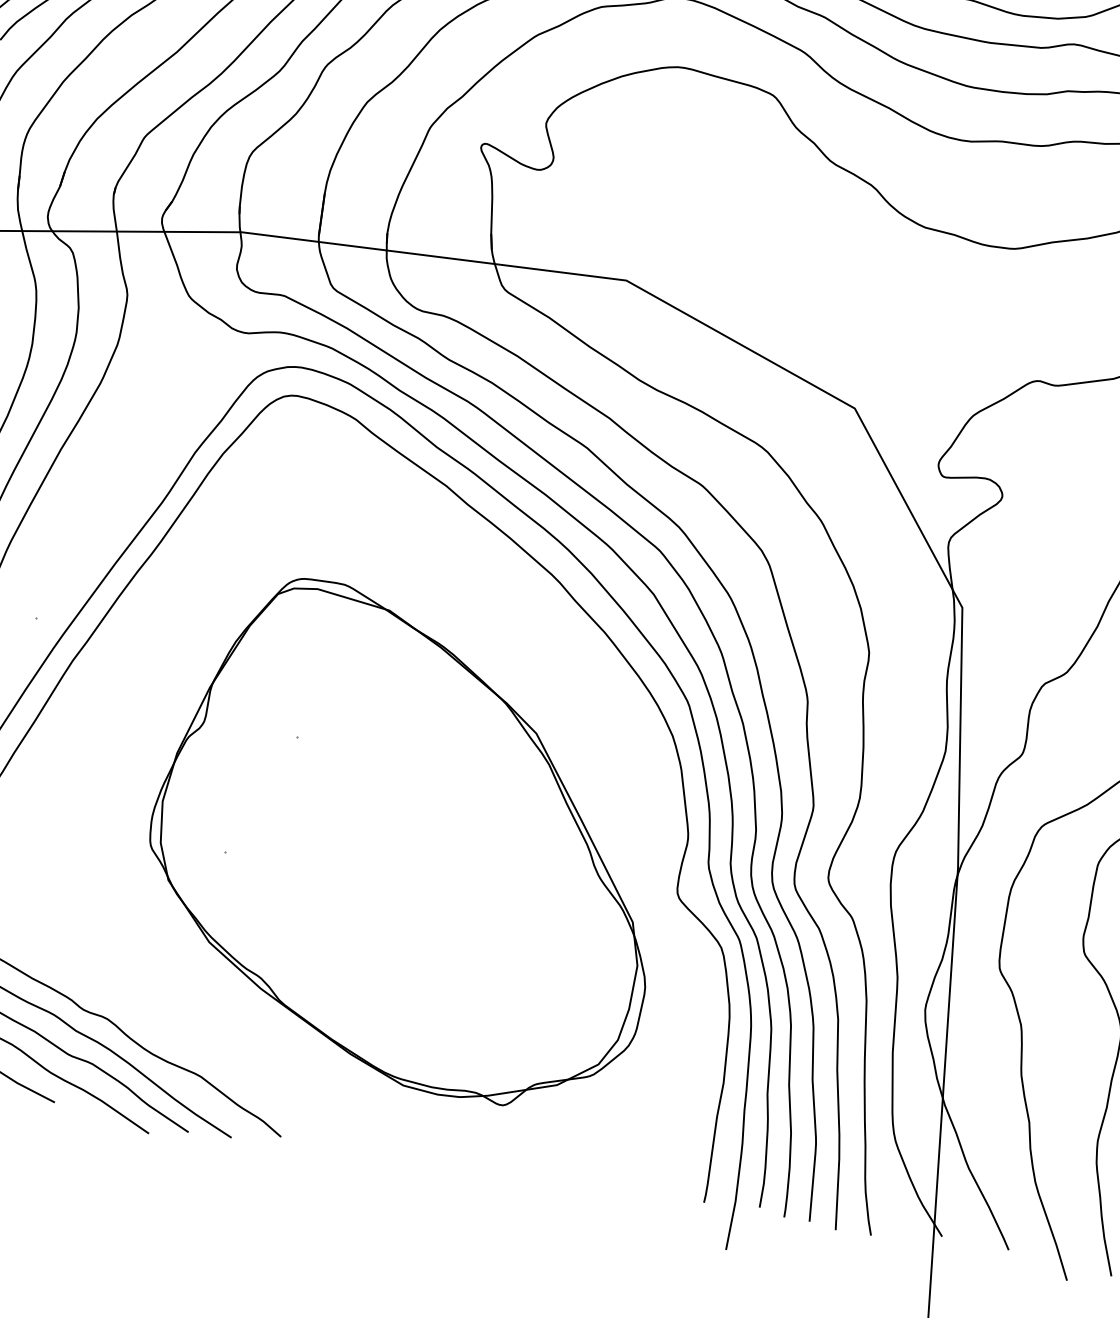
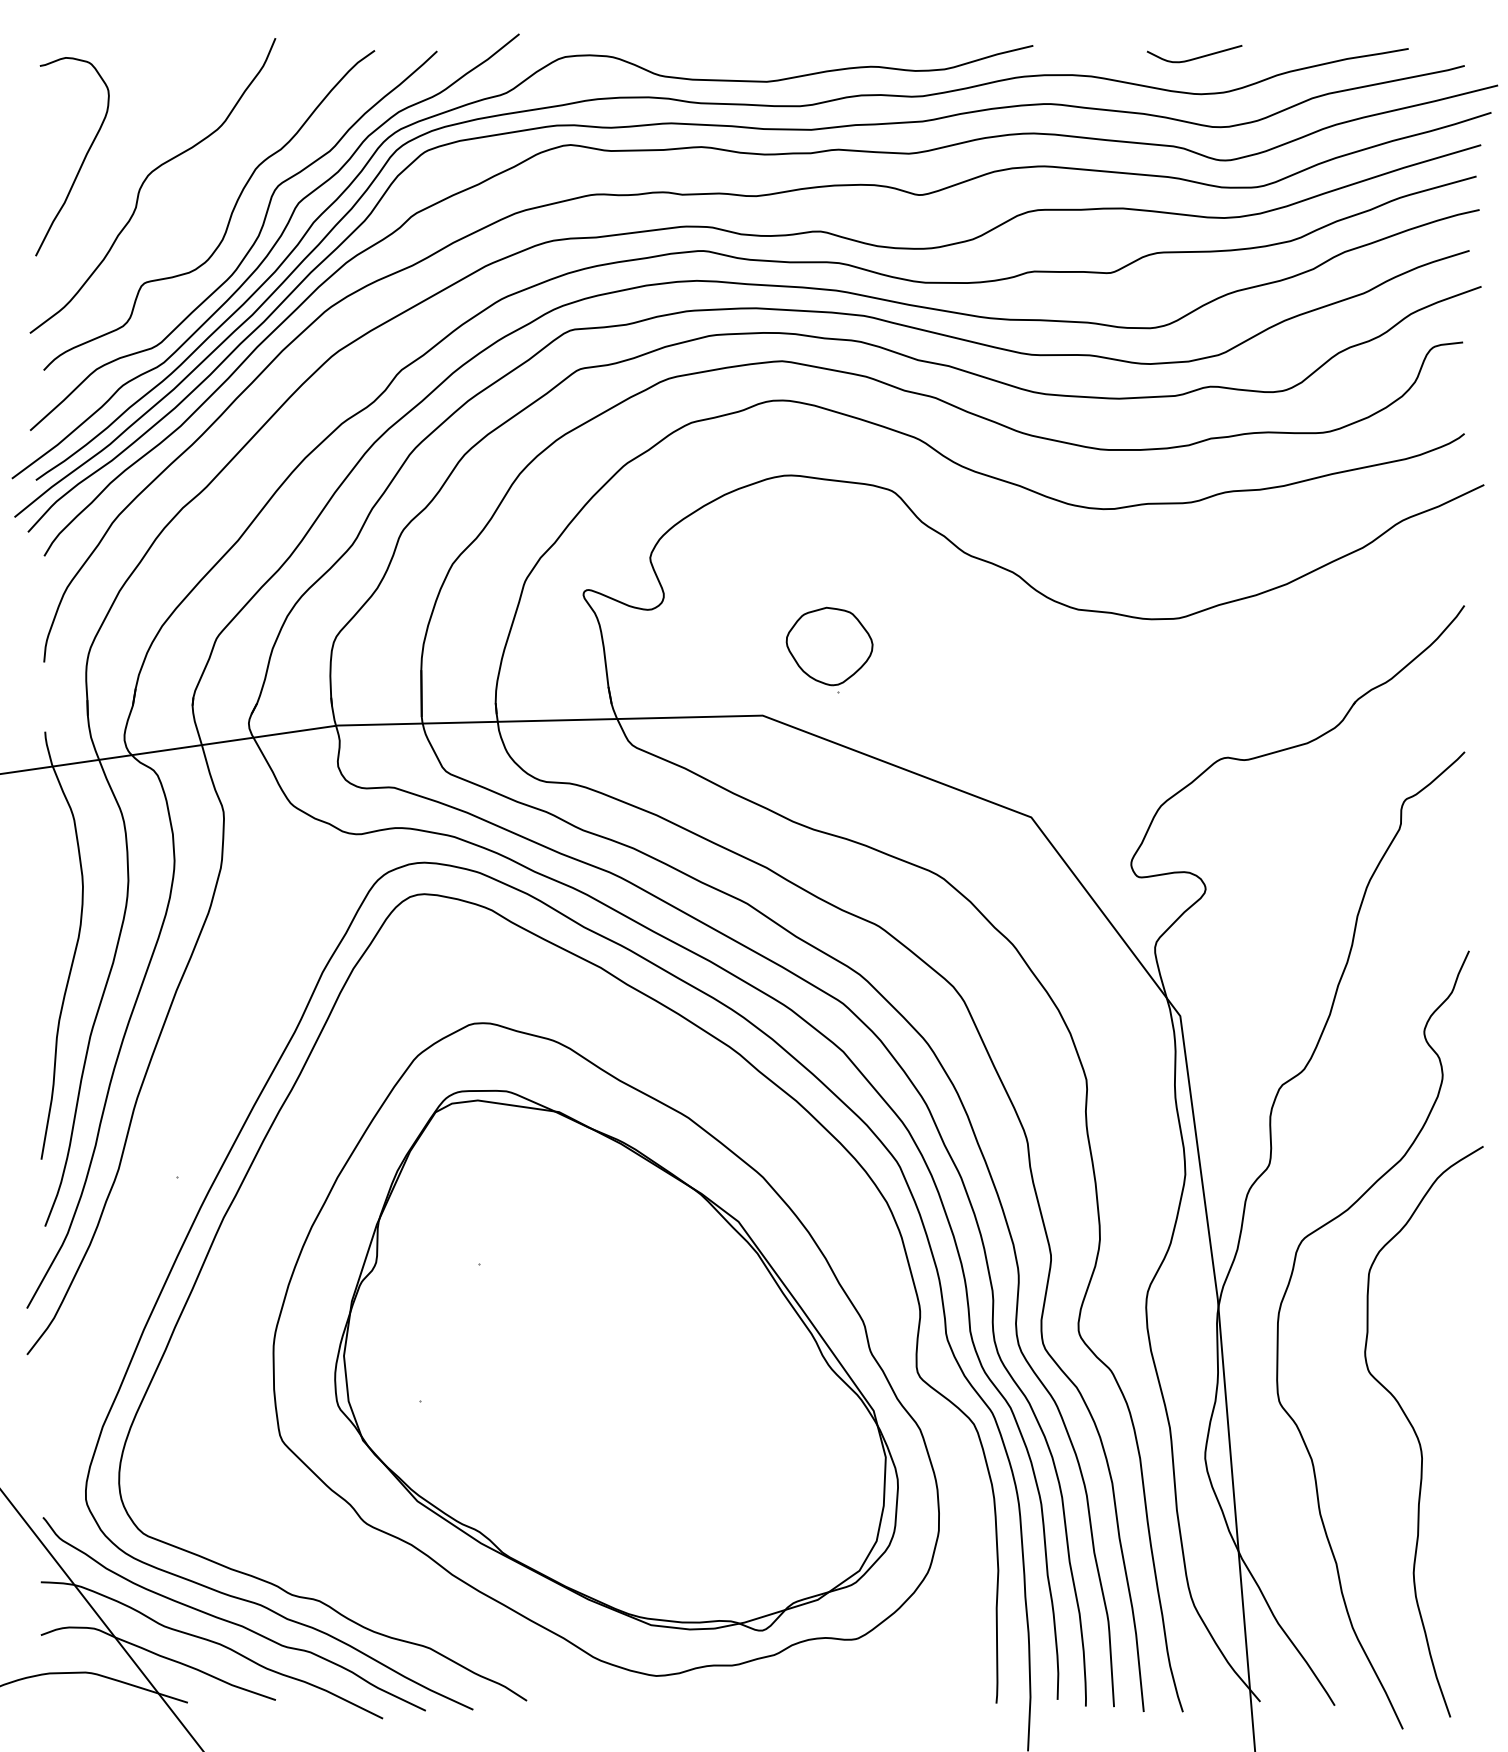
part: (695, 229) -> (829, 649), added
part: (399, 830) -> (605, 1349), added

